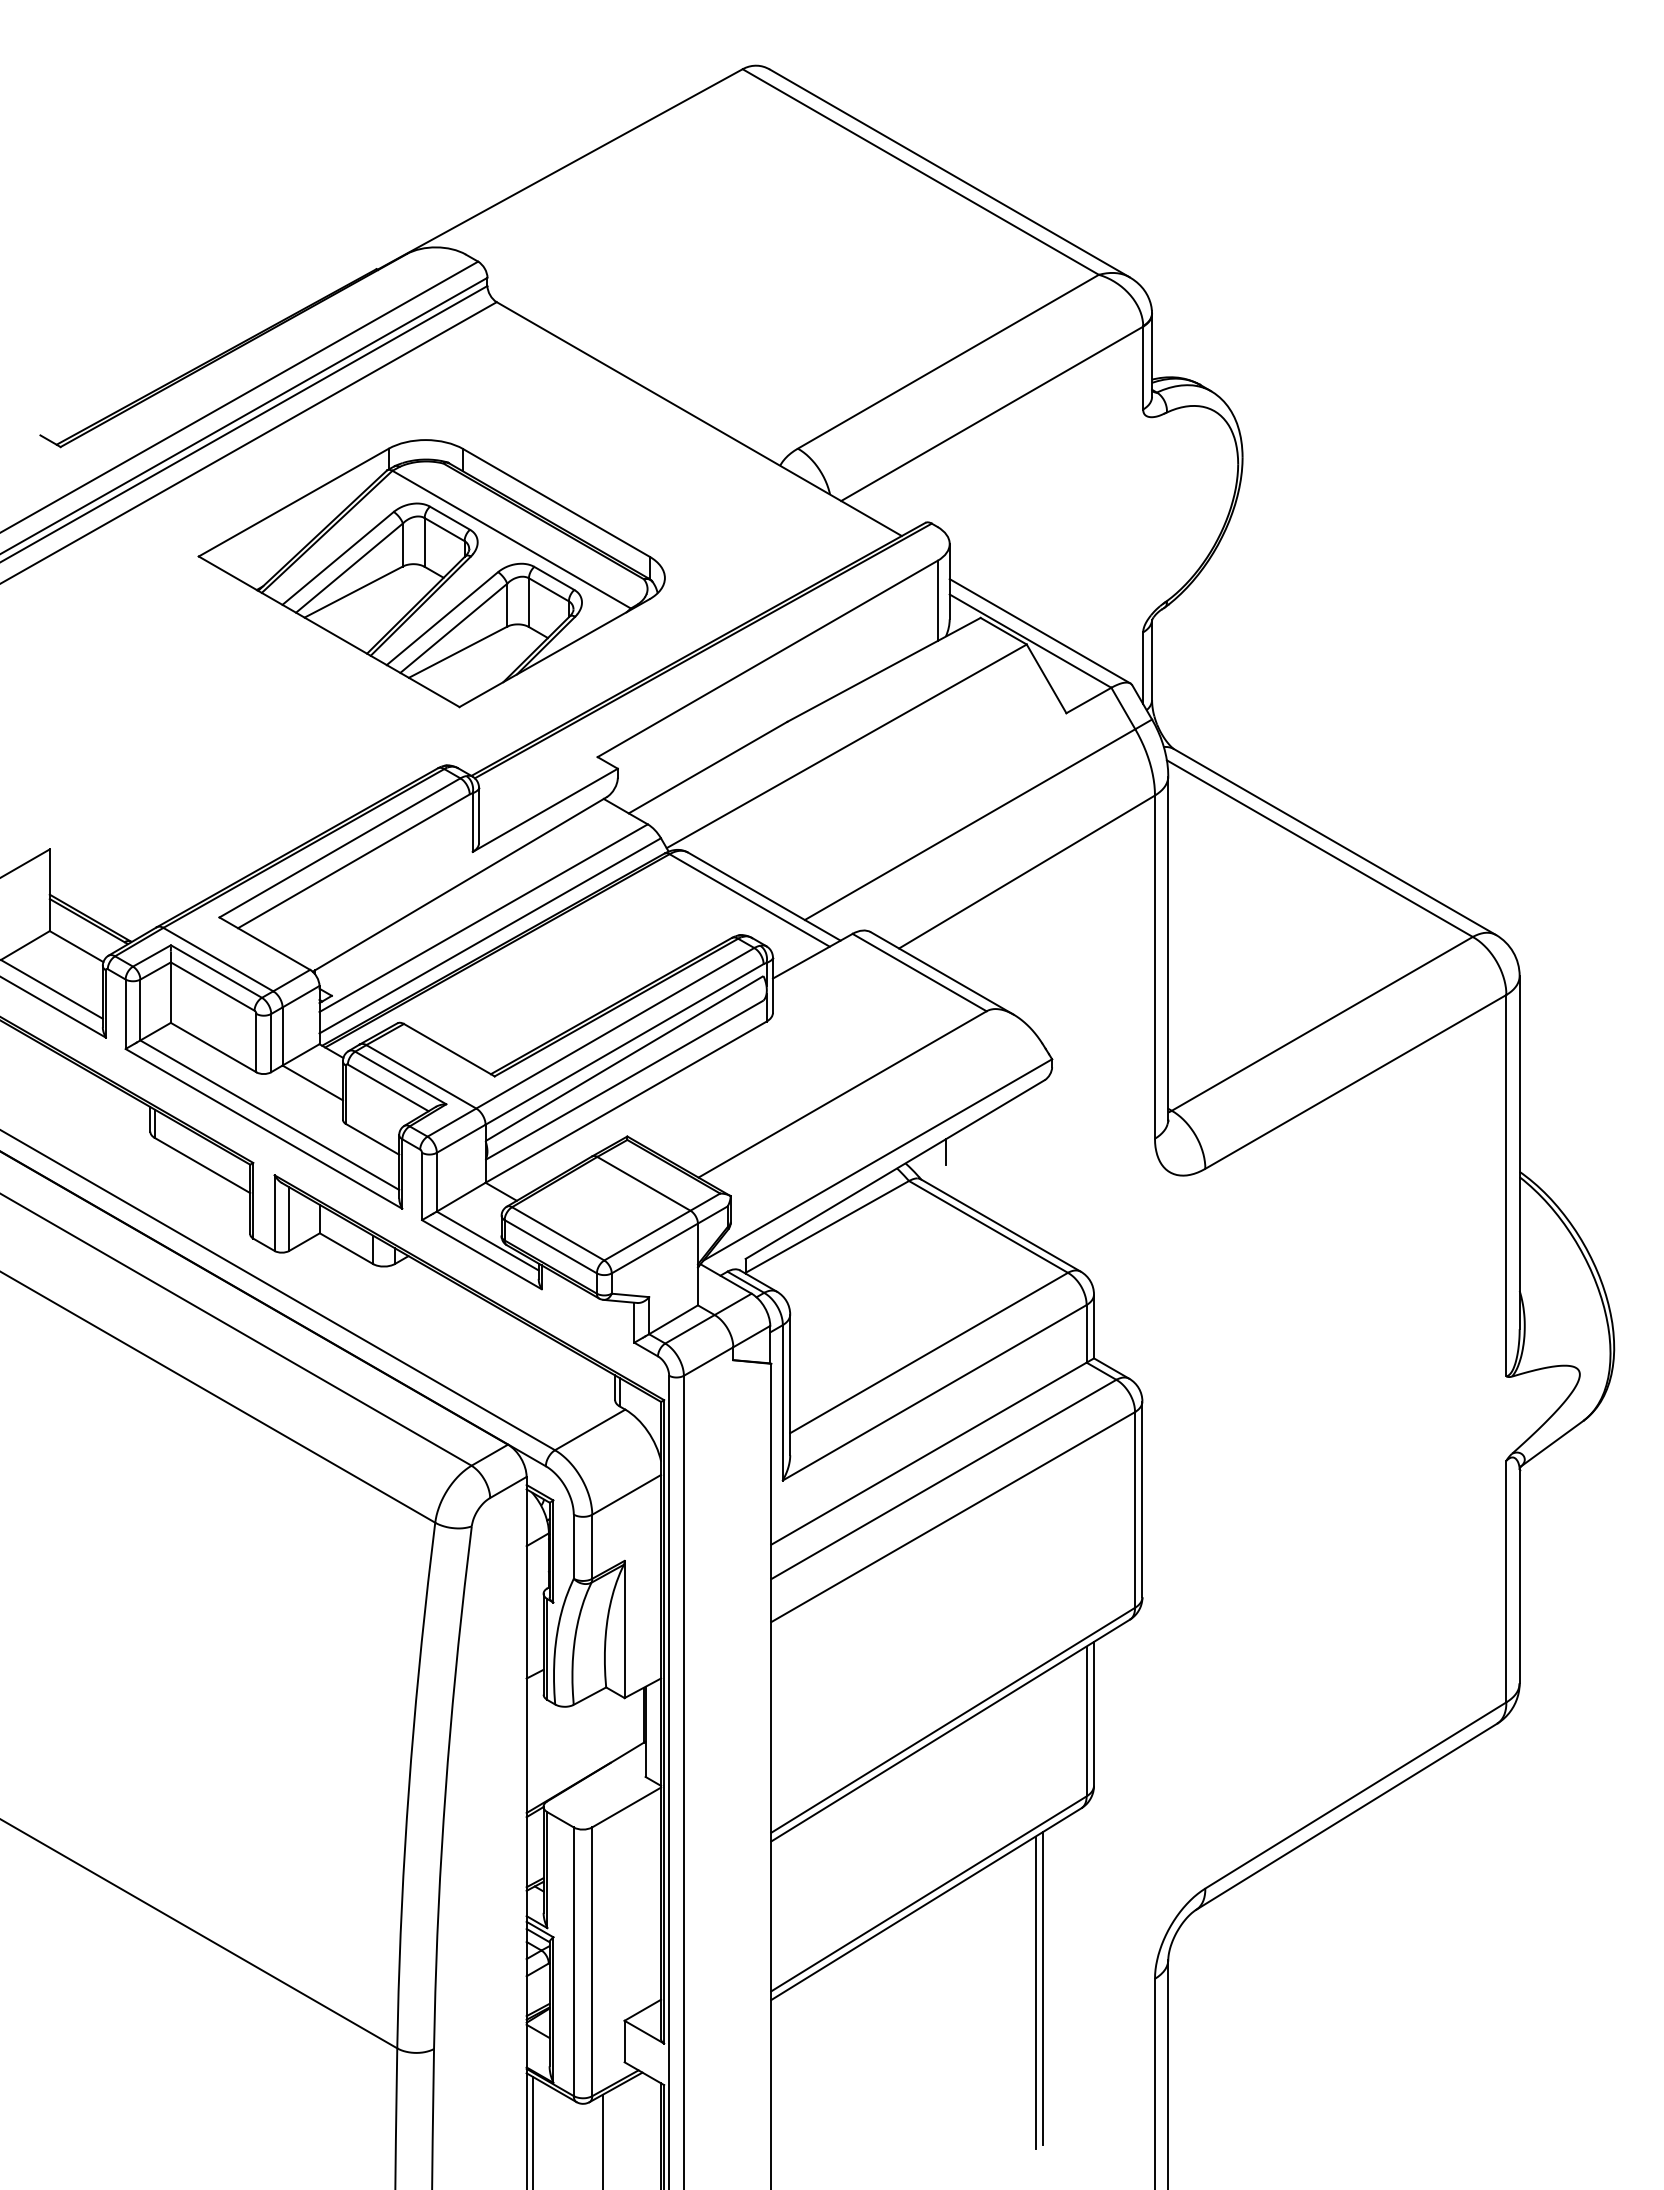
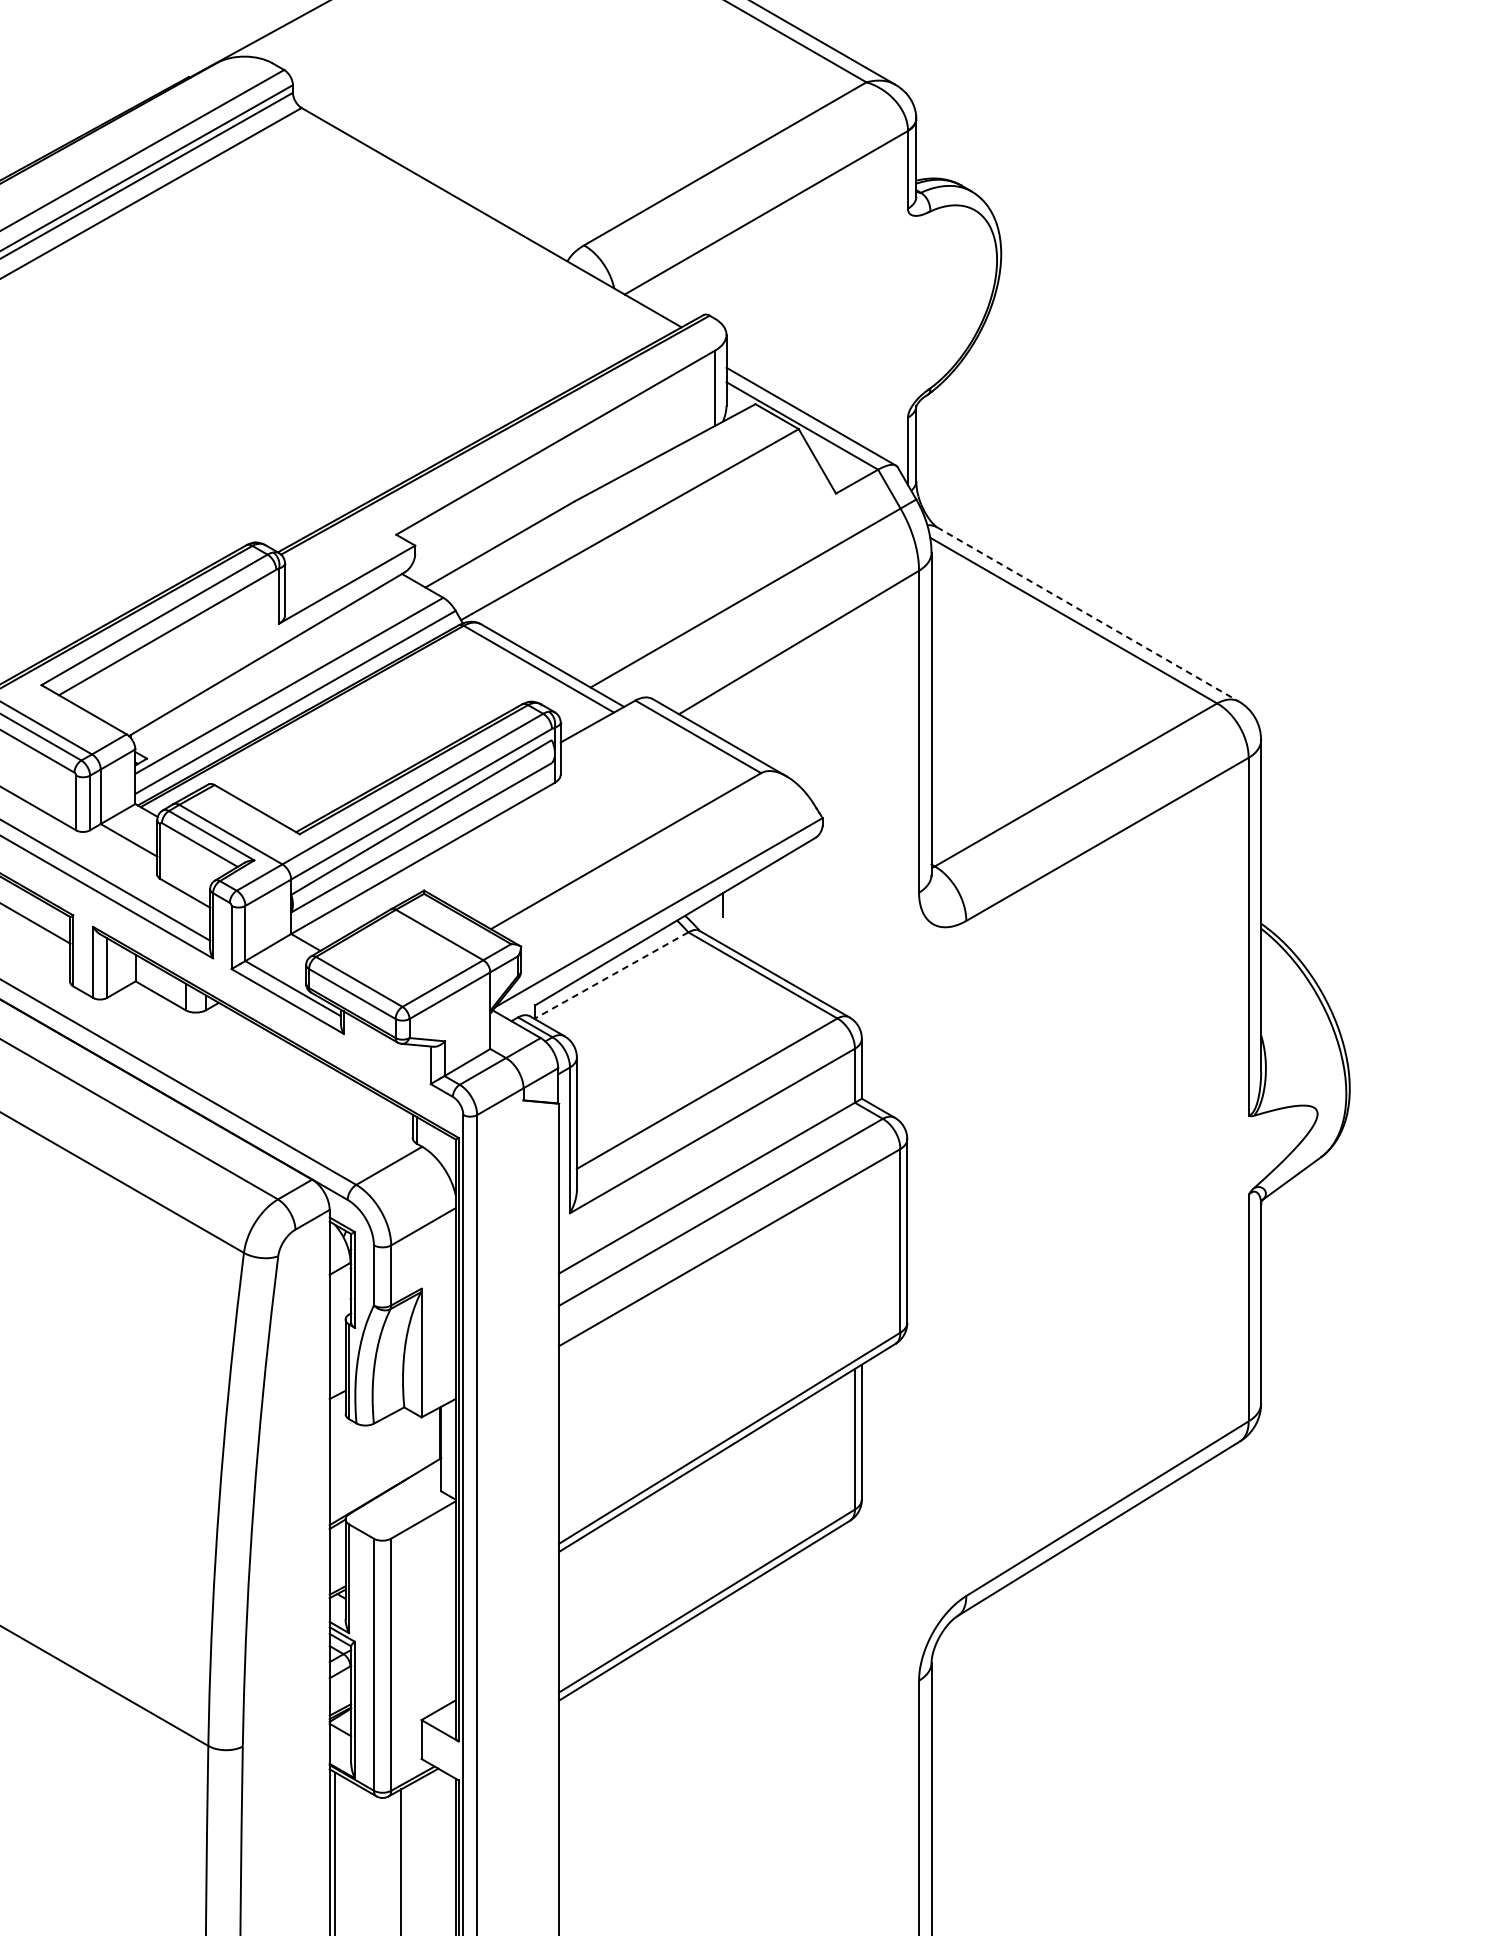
part: (431, 573) -> (240, 362), removed
line: (1335, 842) -> (1088, 614), solid -> dashed
line: (827, 1226) -> (611, 975), solid -> dashed
line: (1043, 1987) -> (814, 1688), removed
line: (1035, 1992) -> (806, 1693), removed

